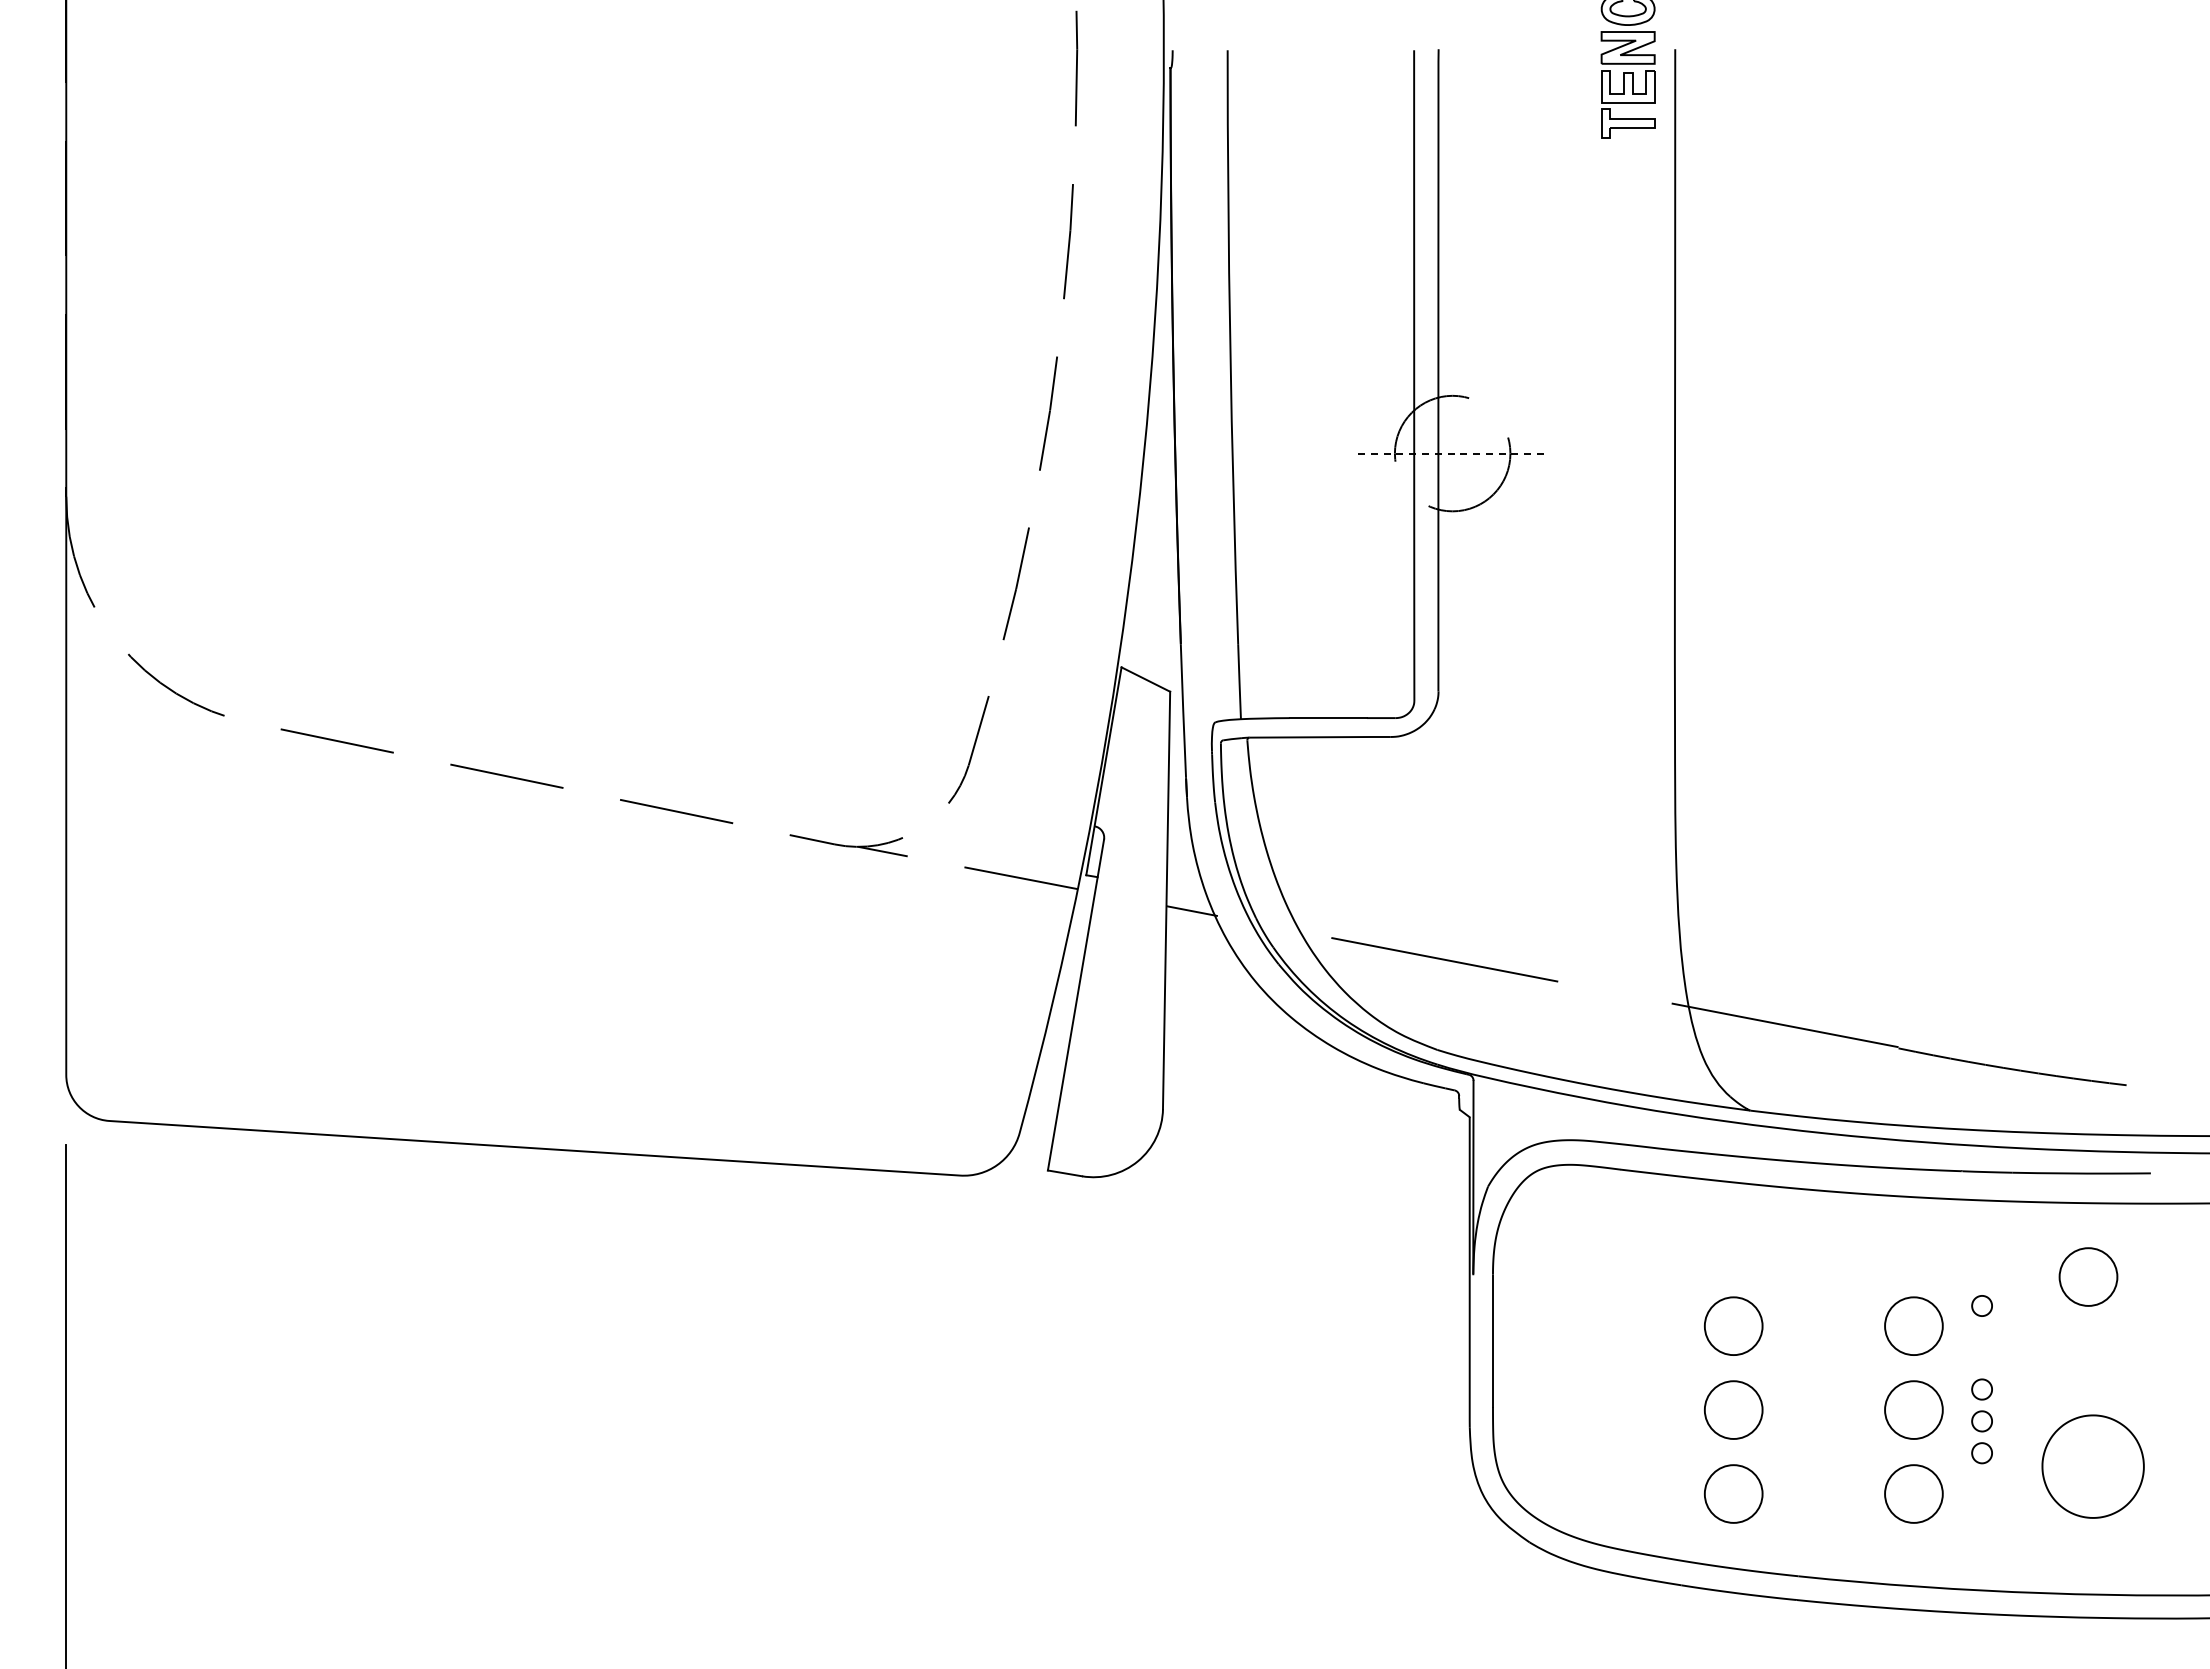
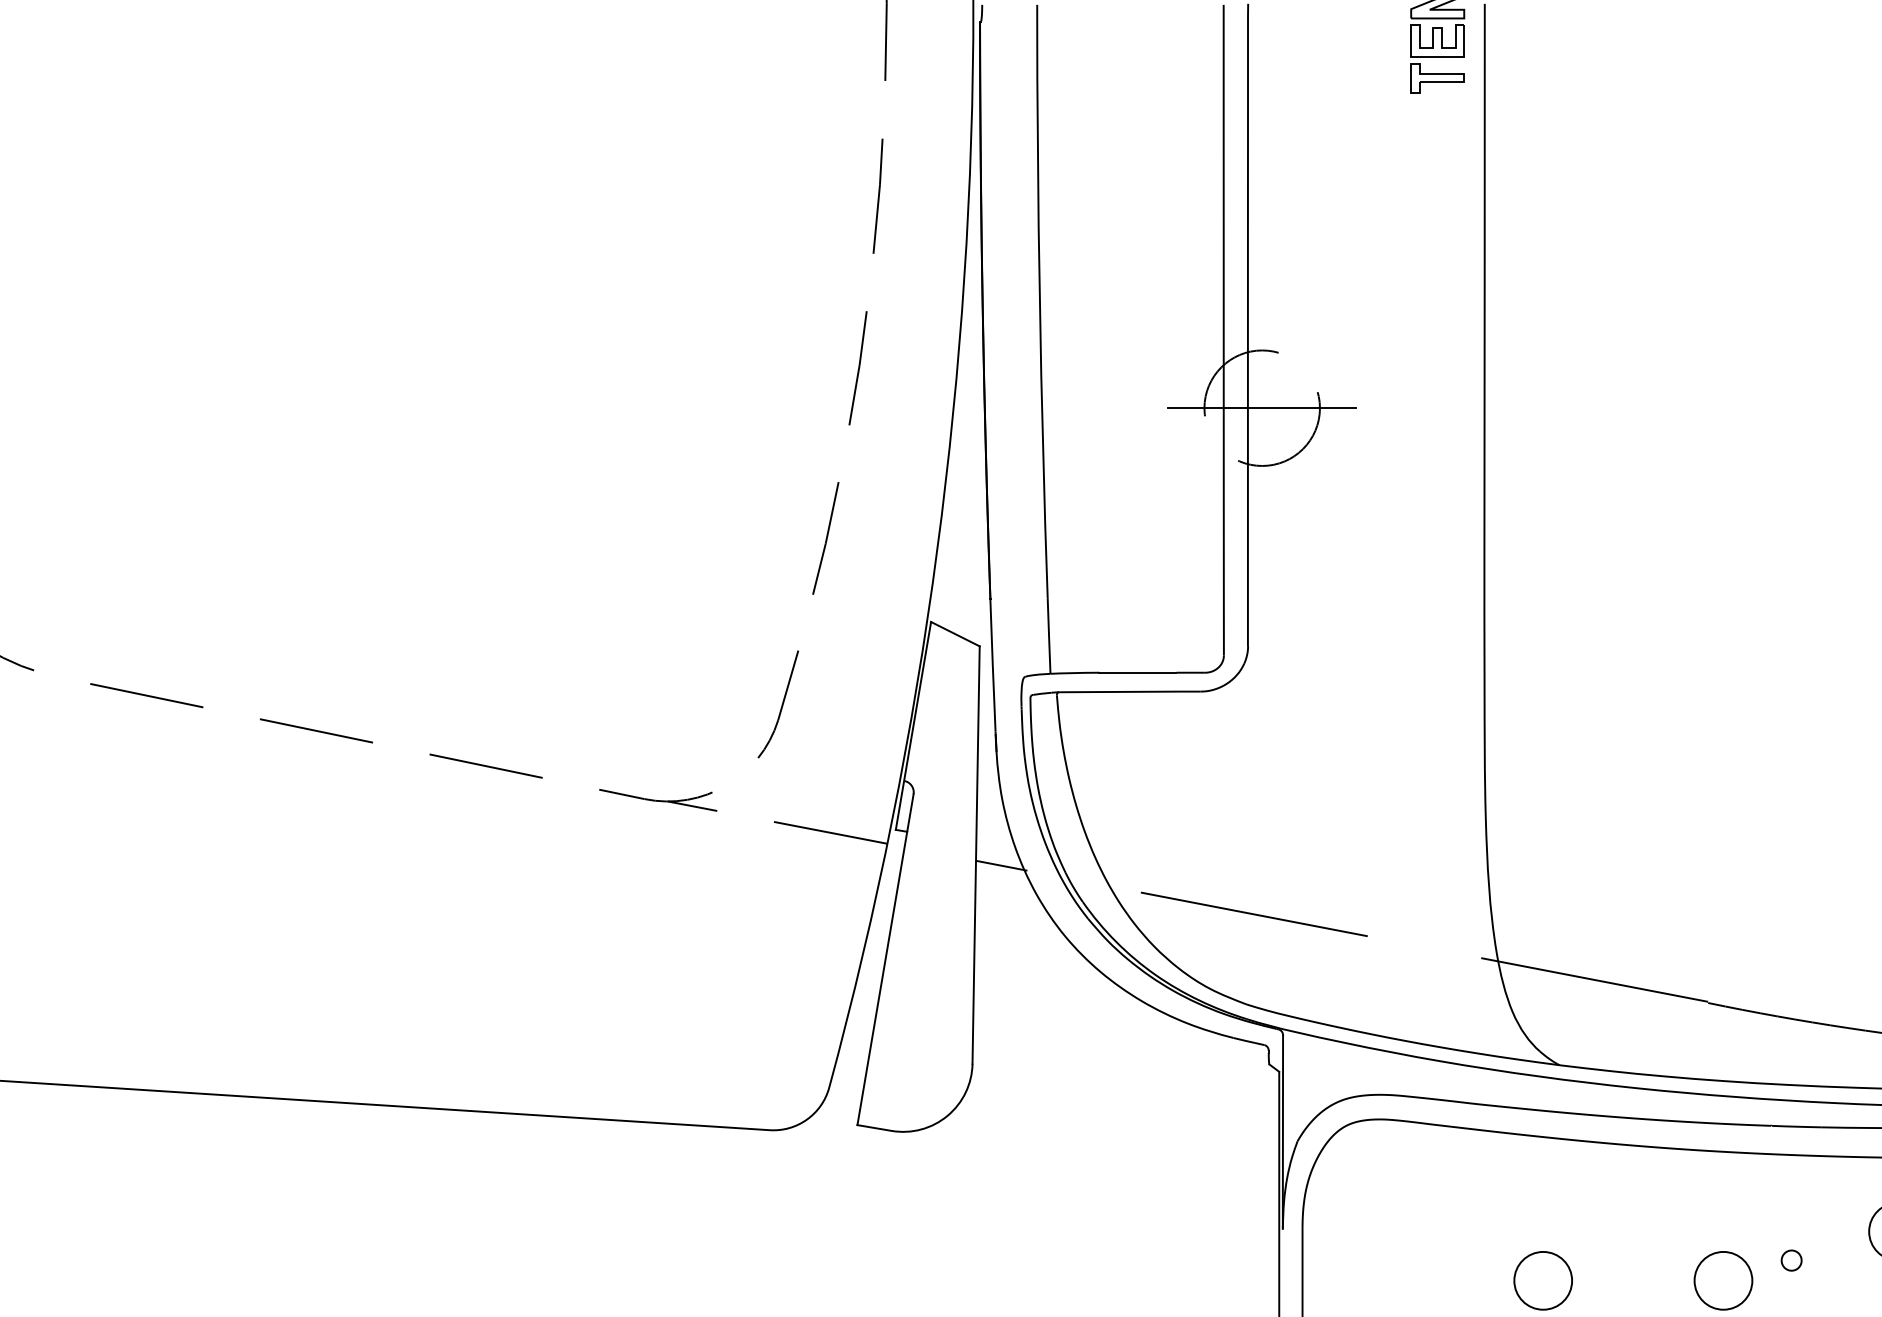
line: (1452, 453) -> (1262, 408), dashed -> solid

